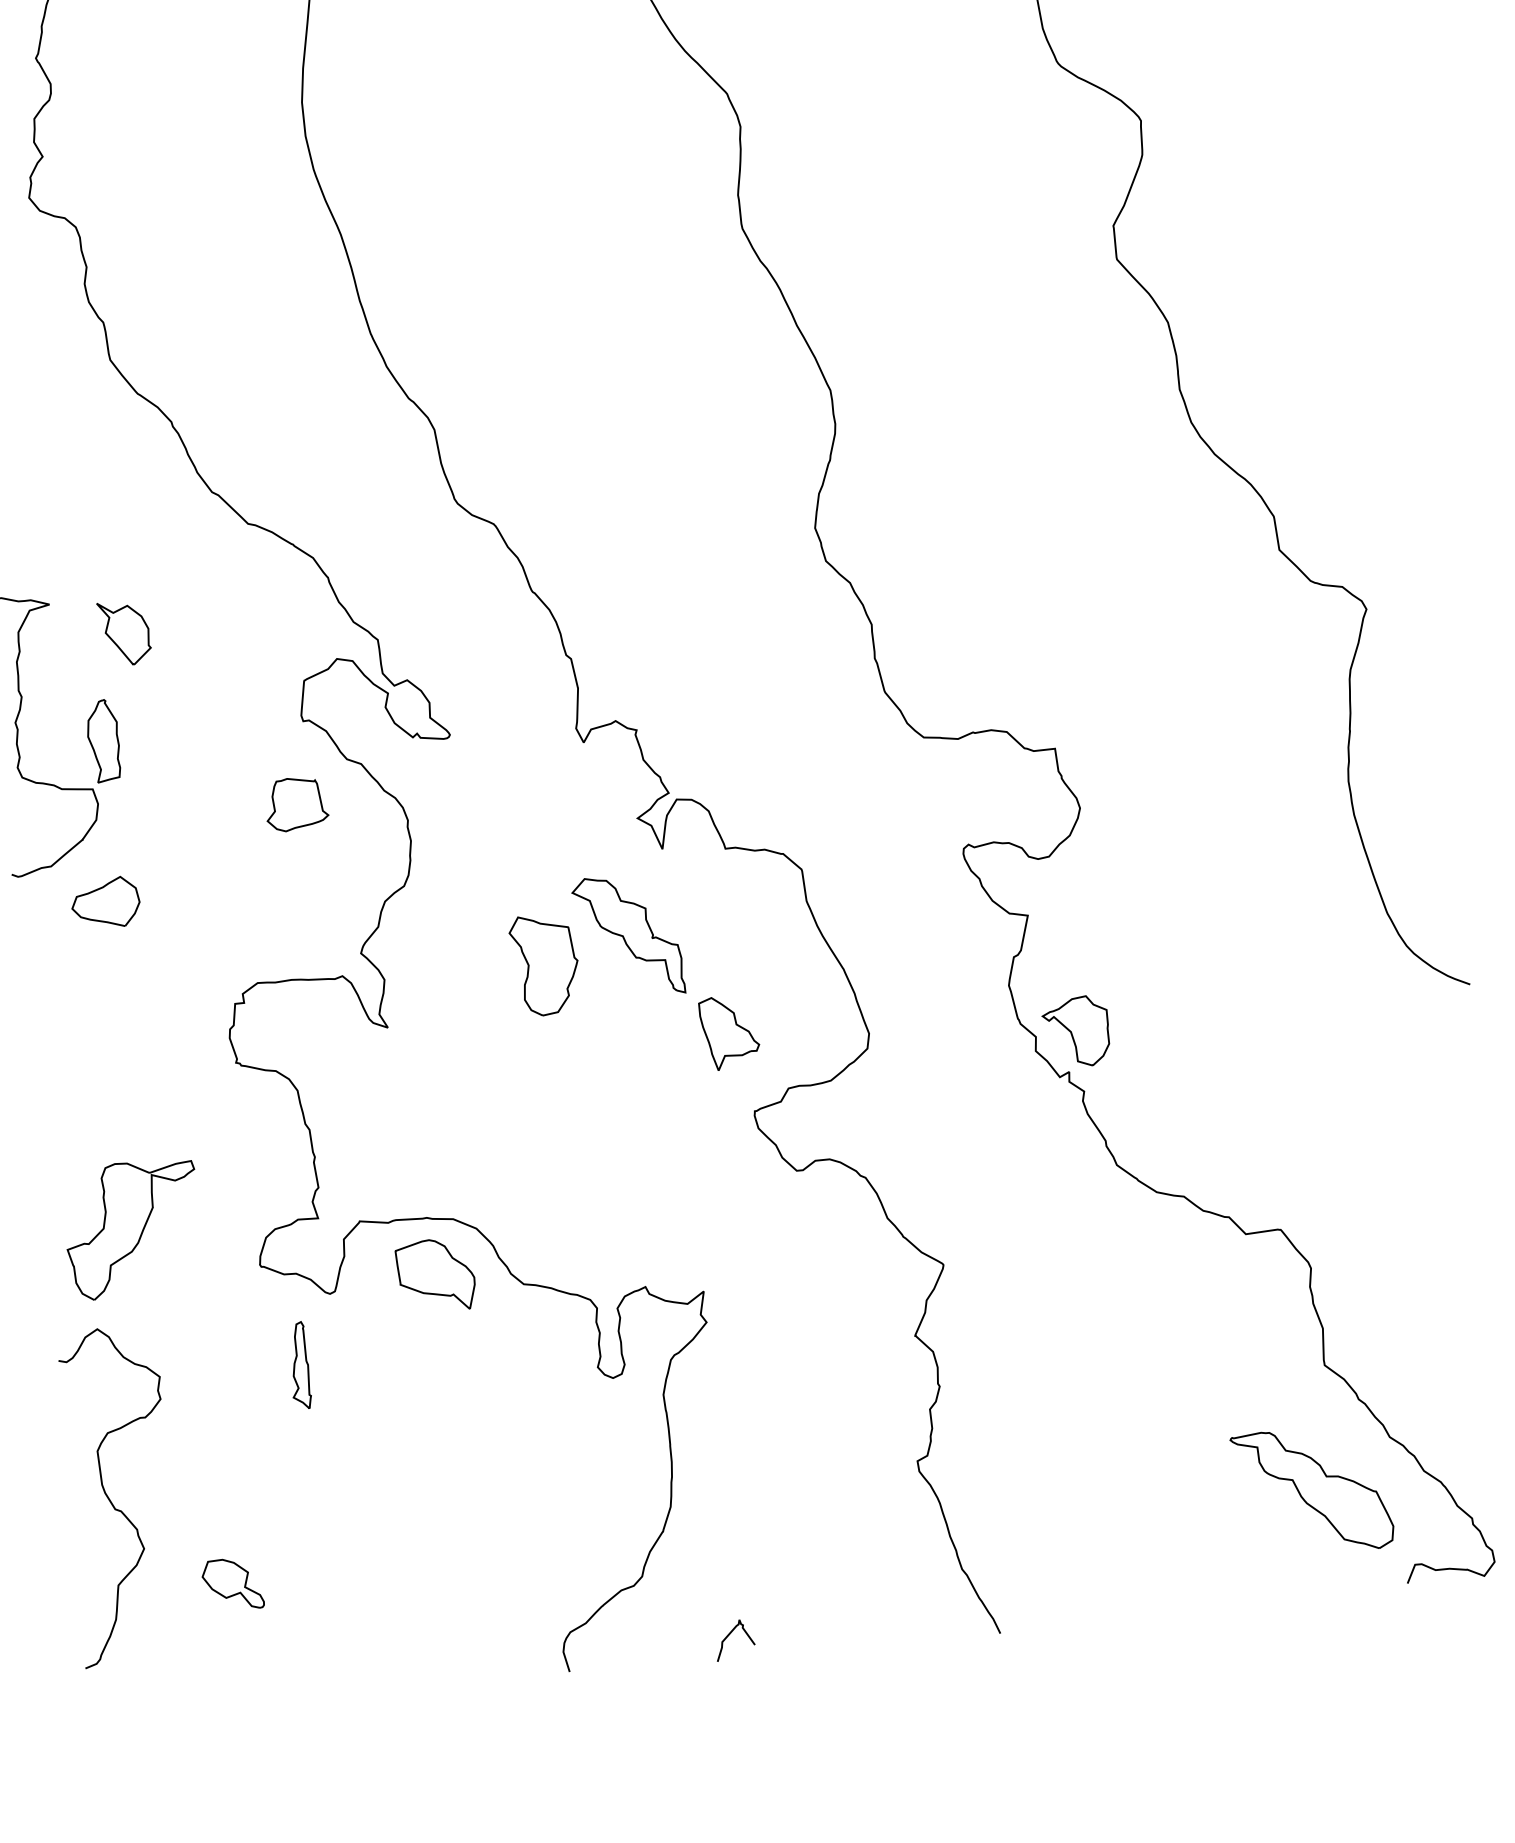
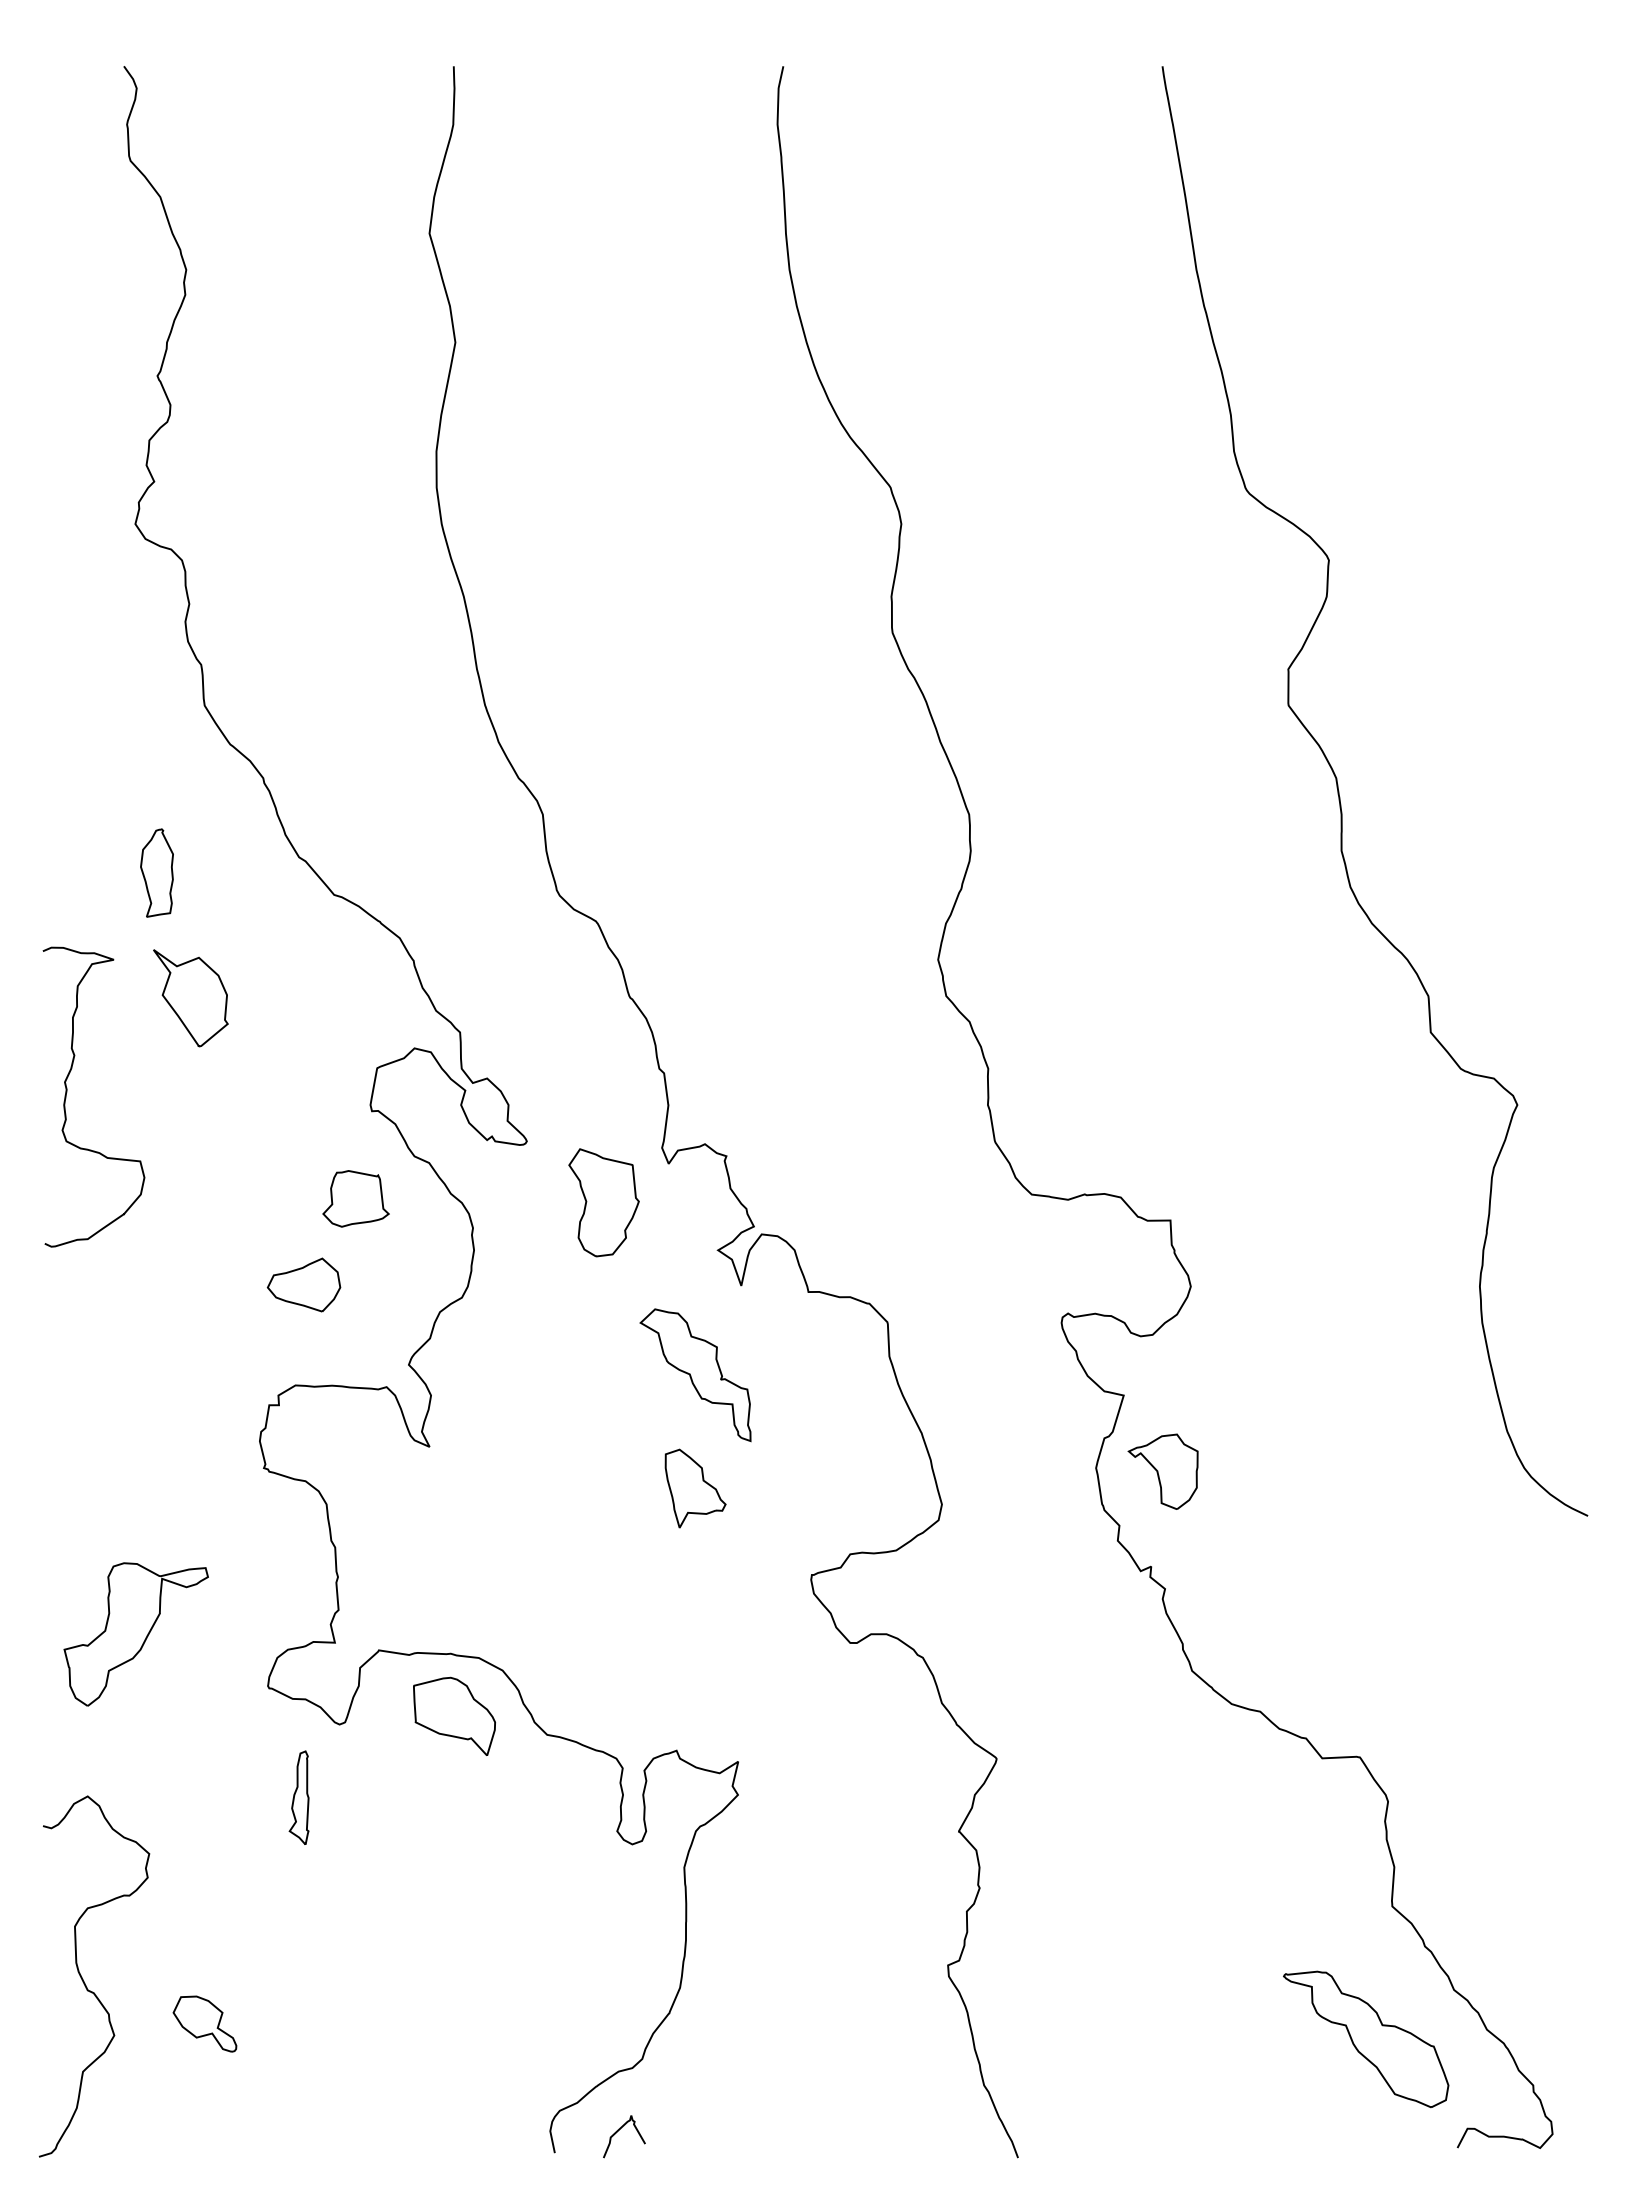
part: (124, 633) -> (190, 998), size x1.4
part: (103, 740) -> (156, 872), moved
part: (105, 902) -> (303, 1284), moved
part: (544, 964) -> (603, 1202), moved
part: (1075, 1031) -> (1162, 1471), moved
part: (729, 1032) -> (695, 1488), moved
curve: (111, 1501) -> (84, 1981), moved
curve: (729, 1634) -> (619, 2130), moved

